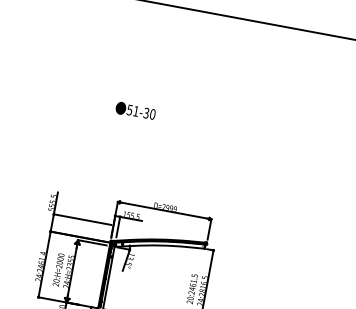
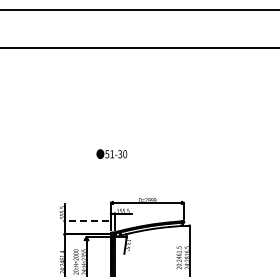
text: (135, 110) -> (111, 153), moved
line: (81, 218) -> (86, 220), solid -> dashed

